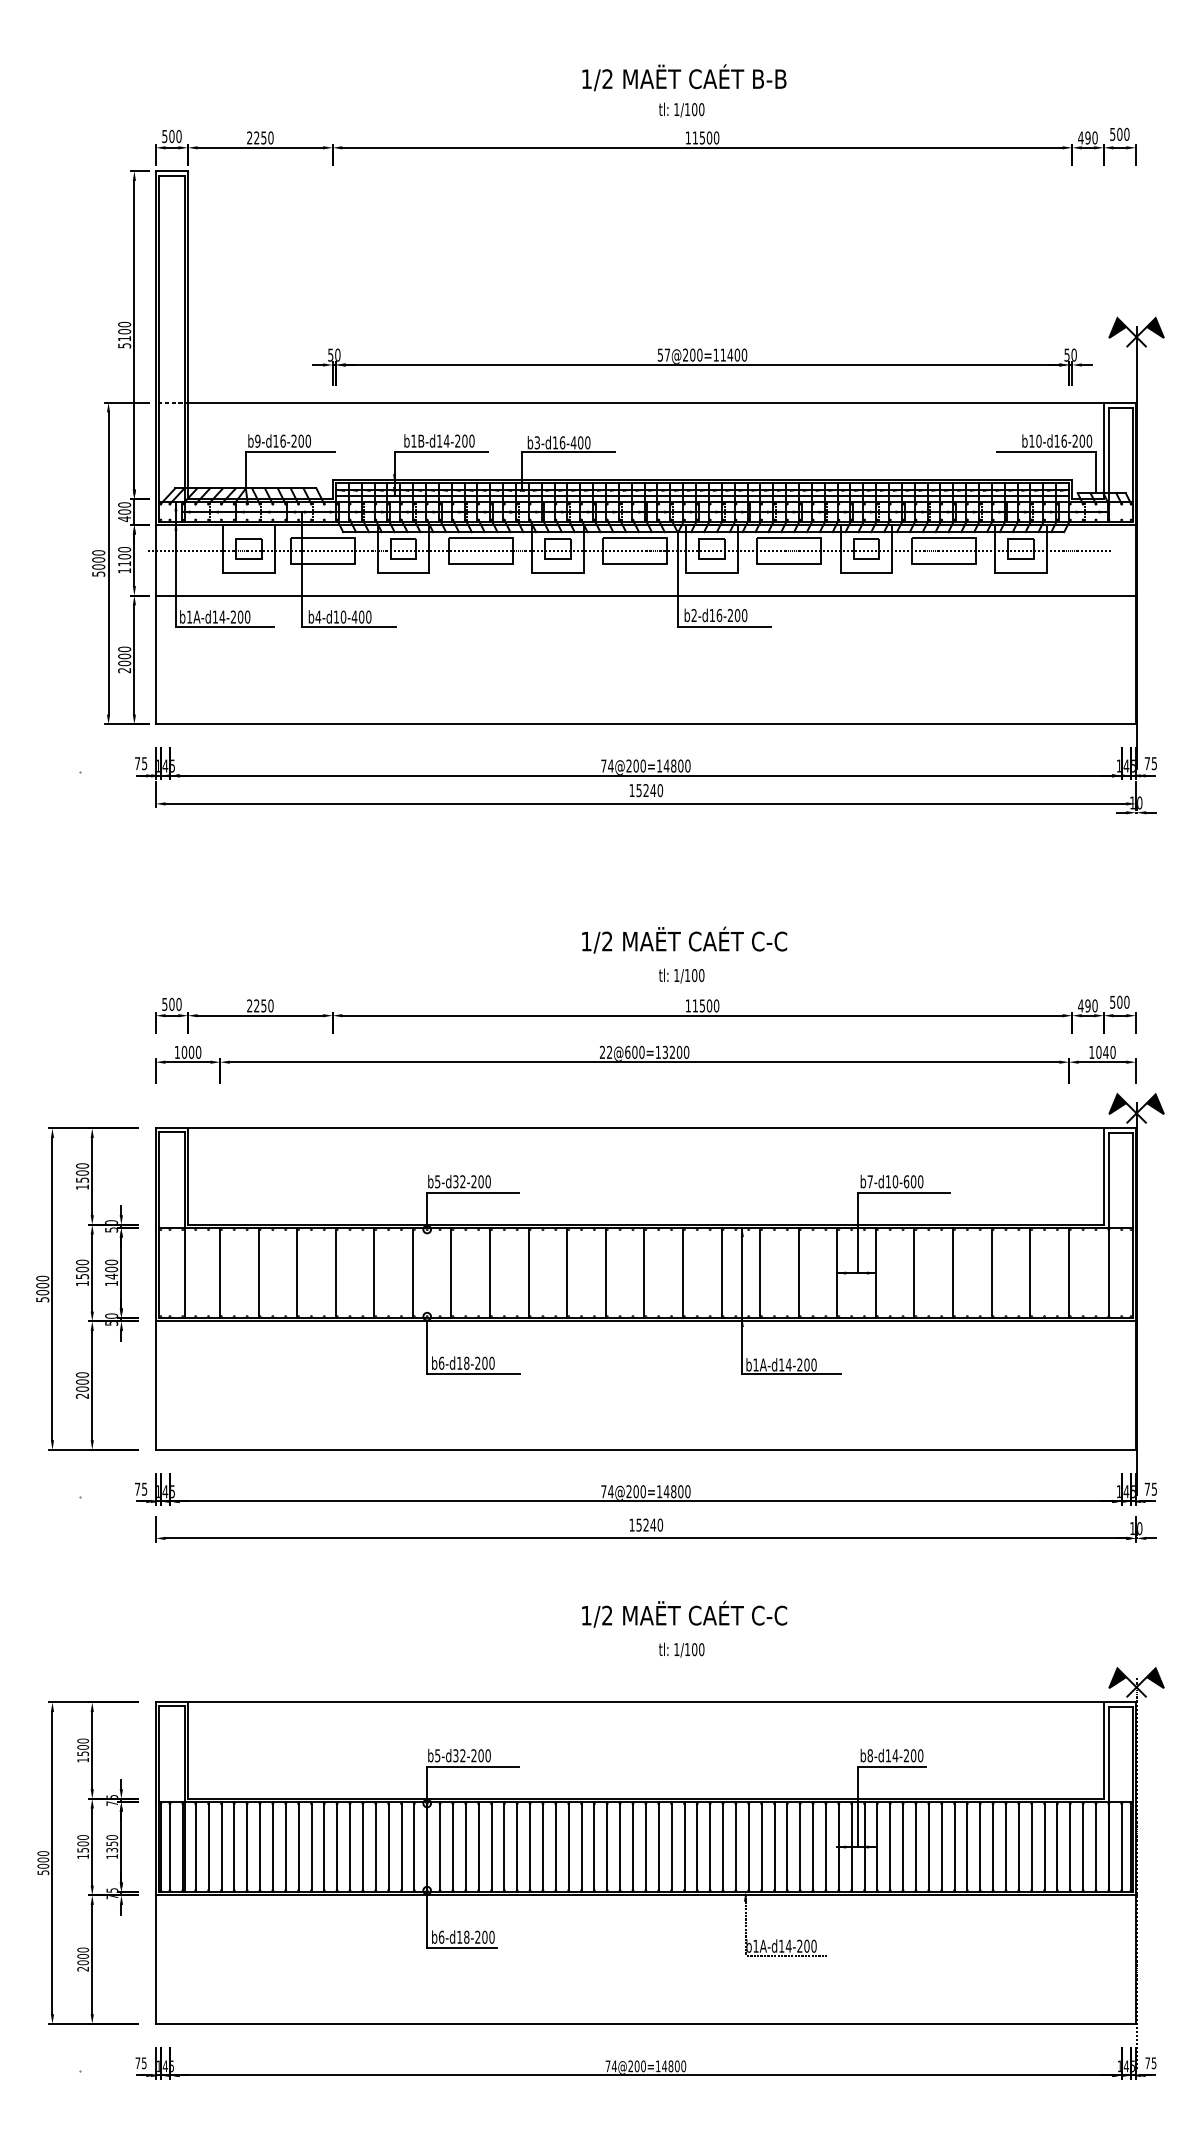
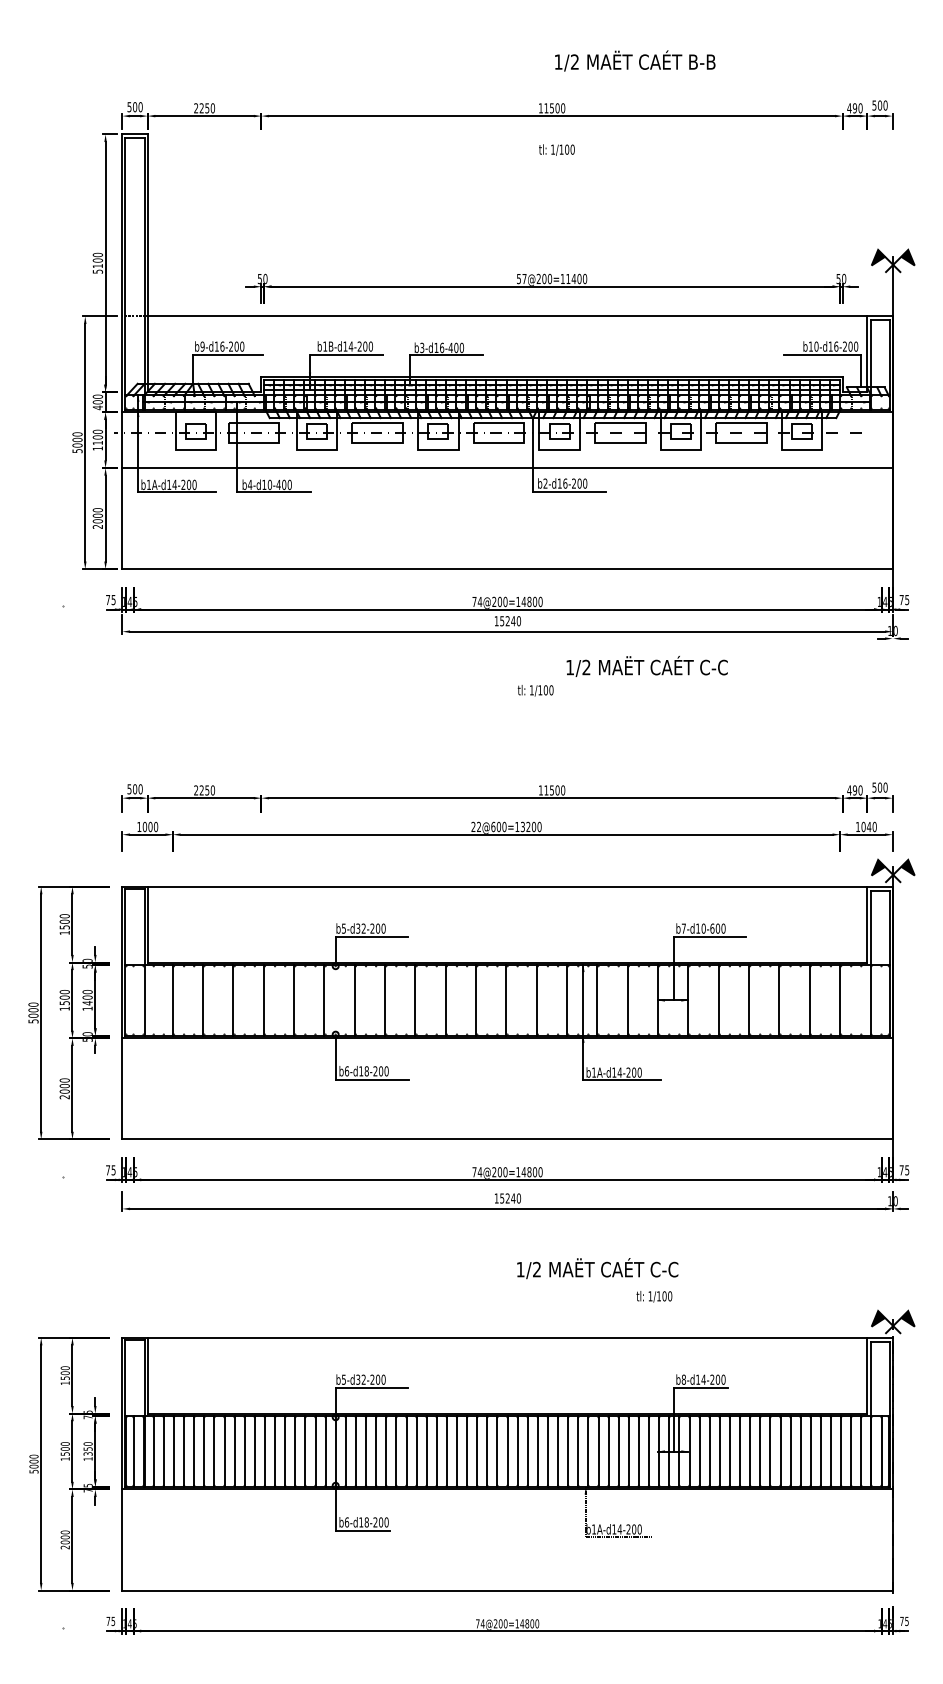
text: (684, 77) -> (635, 60), moved
text: (681, 109) -> (556, 149), moved
text: (684, 939) -> (647, 665), moved
text: (681, 975) -> (535, 690), moved
text: (684, 1613) -> (597, 1267), moved
text: (681, 1649) -> (654, 1296), moved

